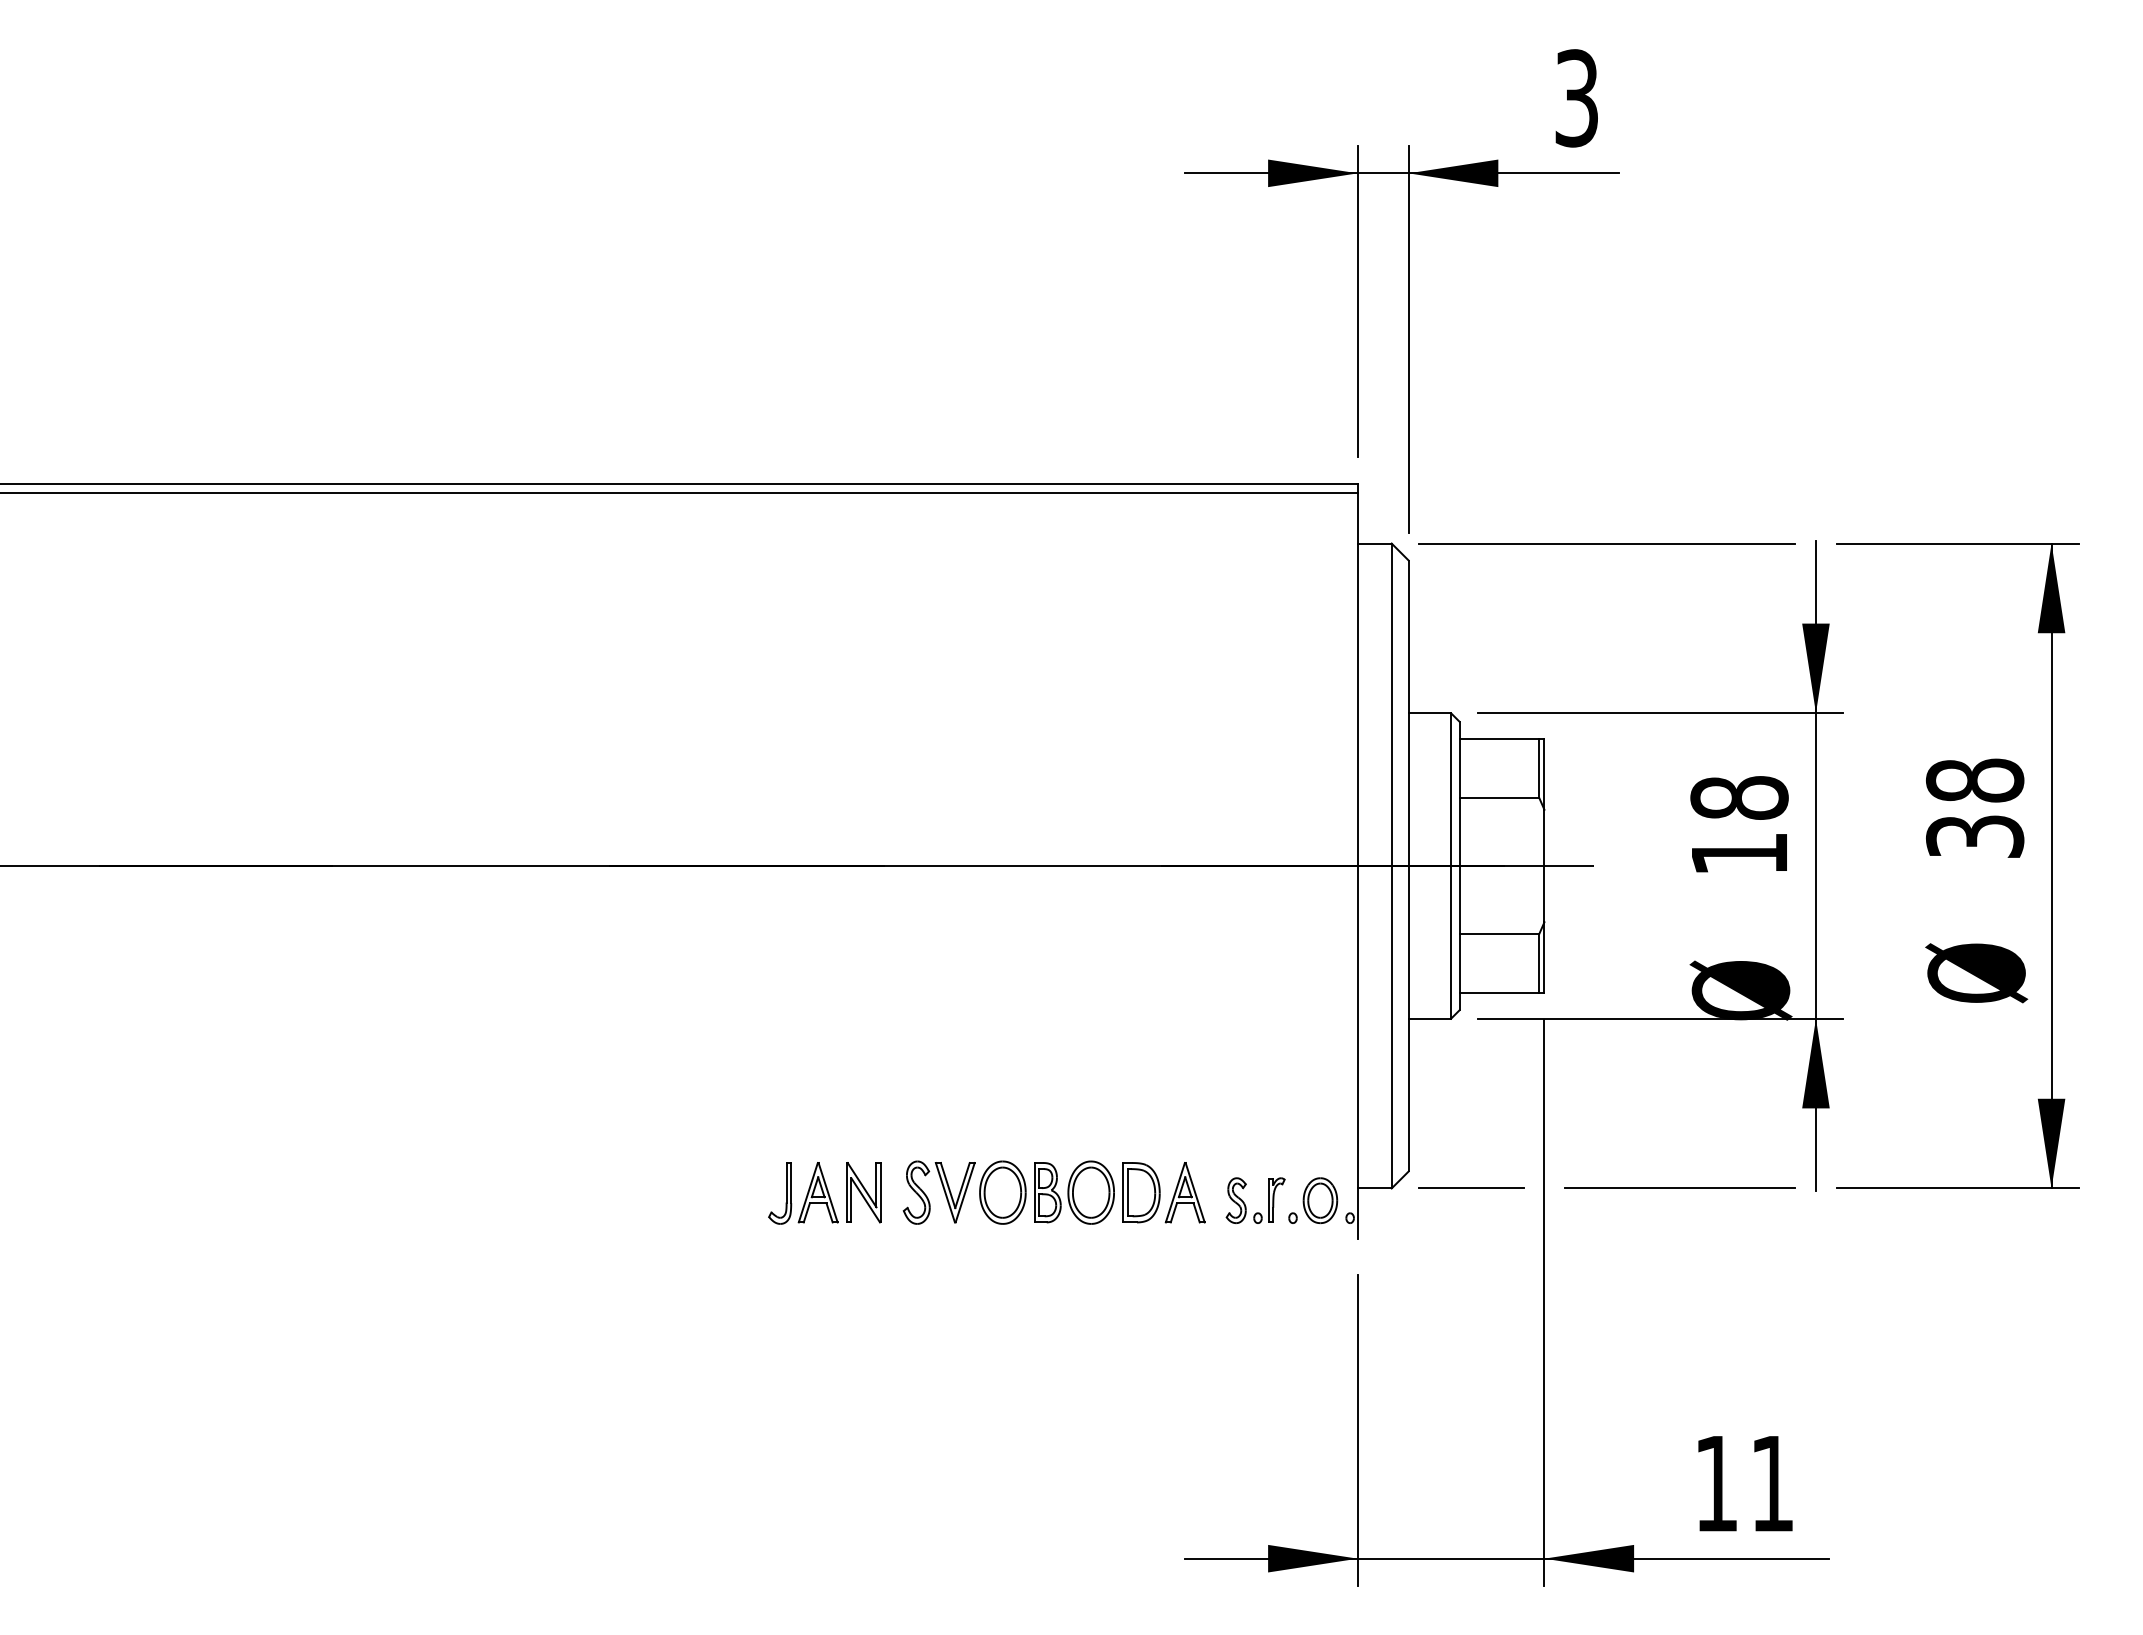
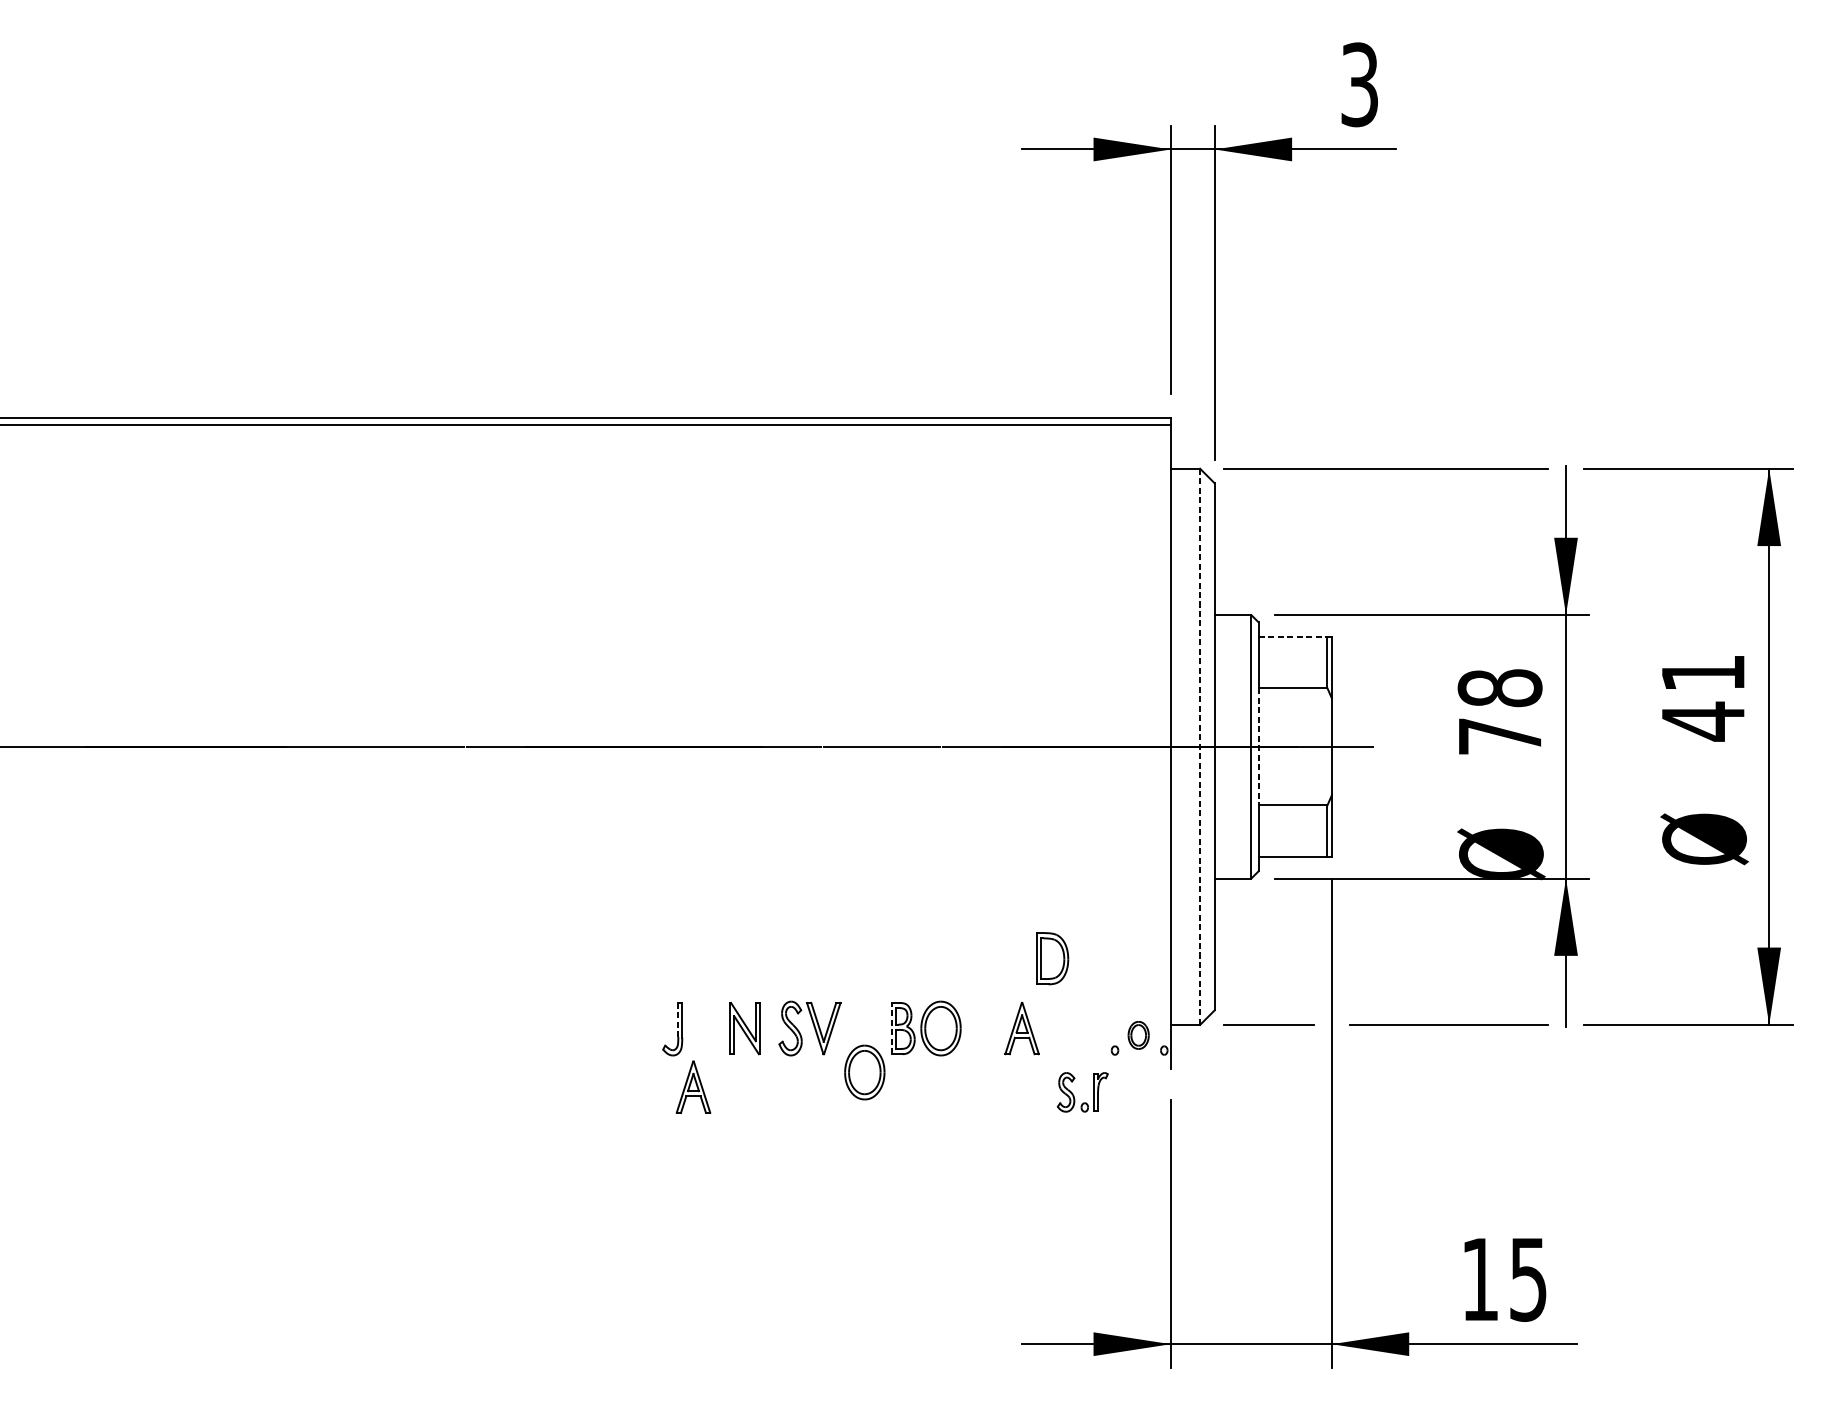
line: (1499, 738) -> (1293, 636), solid -> dashed
text: (1974, 809) -> (1702, 698), 38 -> 41
text: (1739, 853) -> (1500, 736), 18 -> 78
line: (1391, 865) -> (1199, 746), solid -> dashed
line: (1459, 866) -> (1258, 747), solid -> dashed
line: (786, 1182) -> (678, 1019), solid -> dashed
part: (817, 1192) -> (692, 1087), moved
part: (1002, 1192) -> (864, 1072), moved
line: (1034, 1192) -> (892, 1028), solid -> dashed
part: (1141, 1192) -> (1052, 958), moved
part: (1320, 1200) -> (1138, 1035), size x0.7
part: (1245, 1203) -> (1074, 1094), moved
text: (1771, 1484) -> (1527, 1280), 11 -> 15

